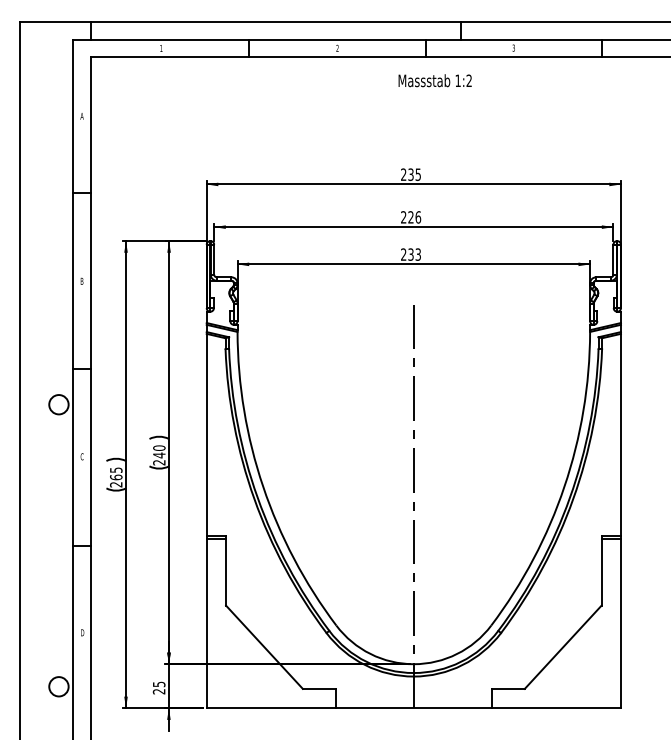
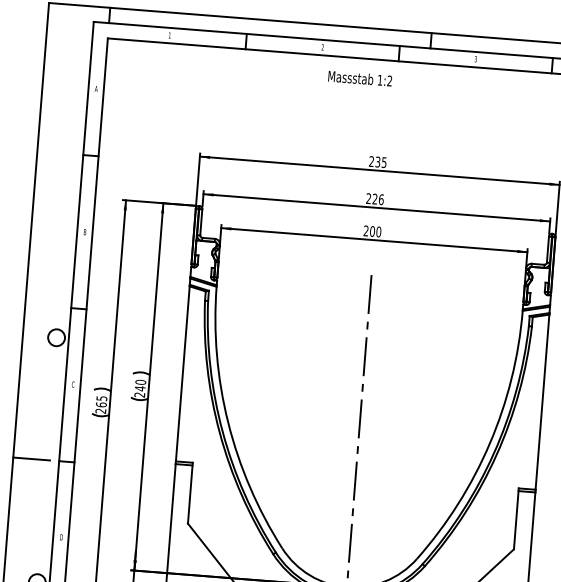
text: (434, 80) -> (359, 78), moved
text: (414, 254) -> (375, 231), 233 -> 200
line: (41, 545) -> (31, 458), added

